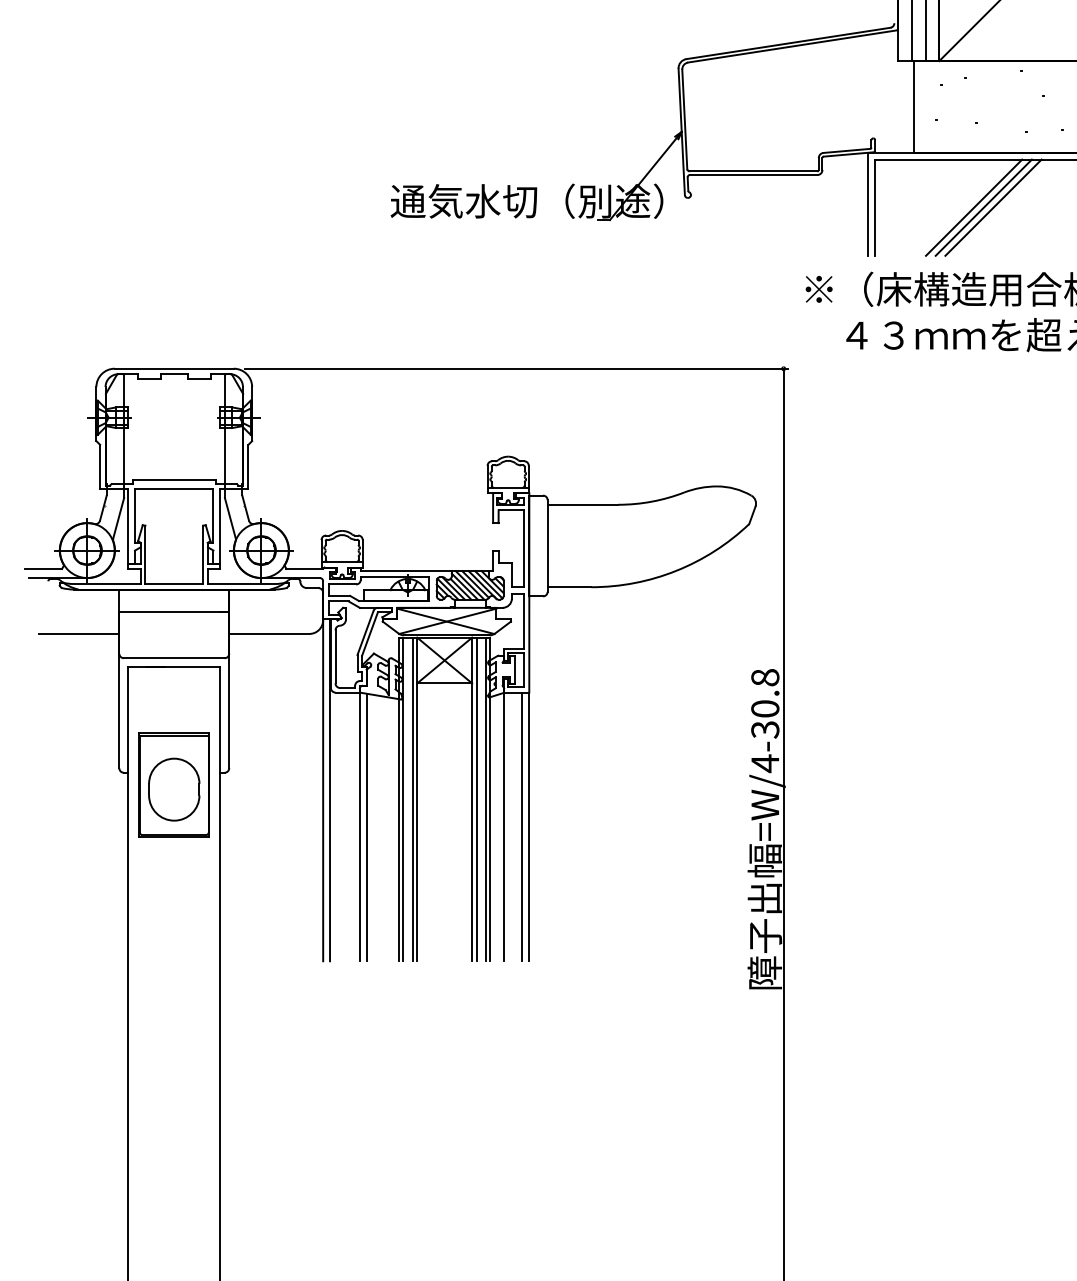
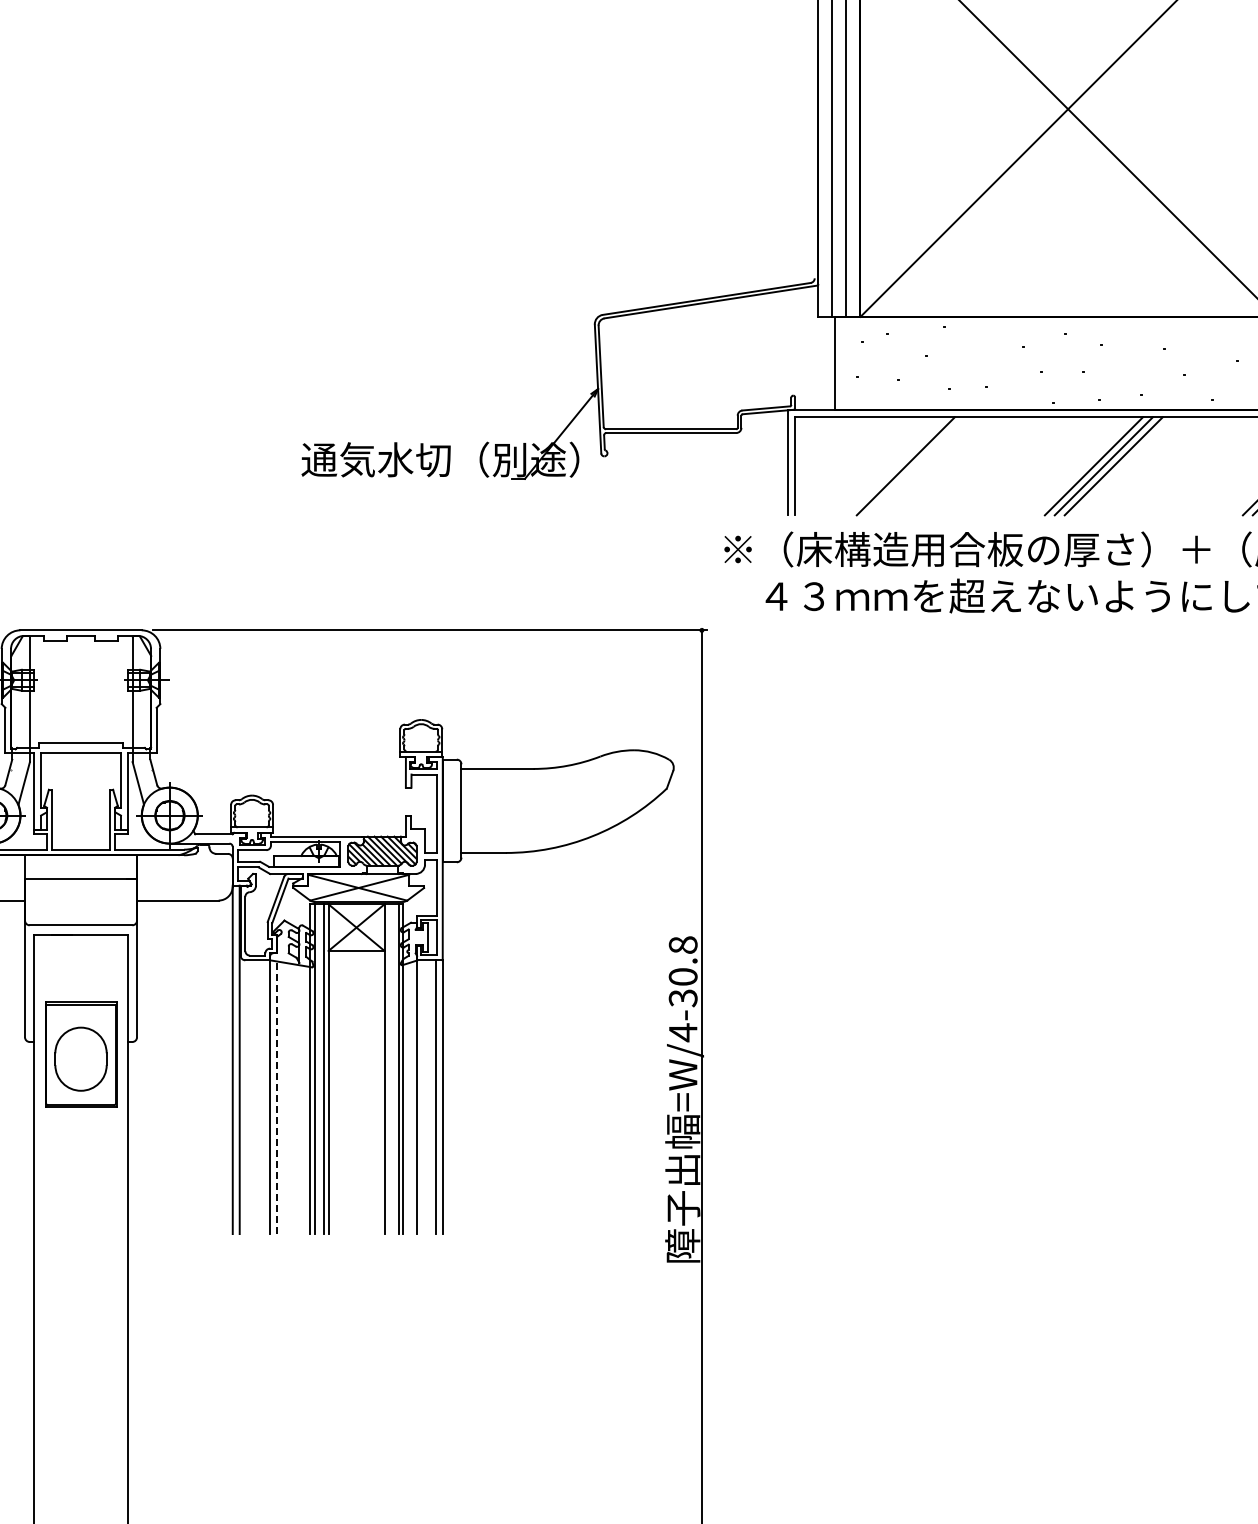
line: (973, 207) -> (895, 466), removed
line: (993, 207) -> (915, 466), removed
line: (477, 799) -> (389, 1069), removed
line: (367, 827) -> (277, 1097), solid -> dashed

